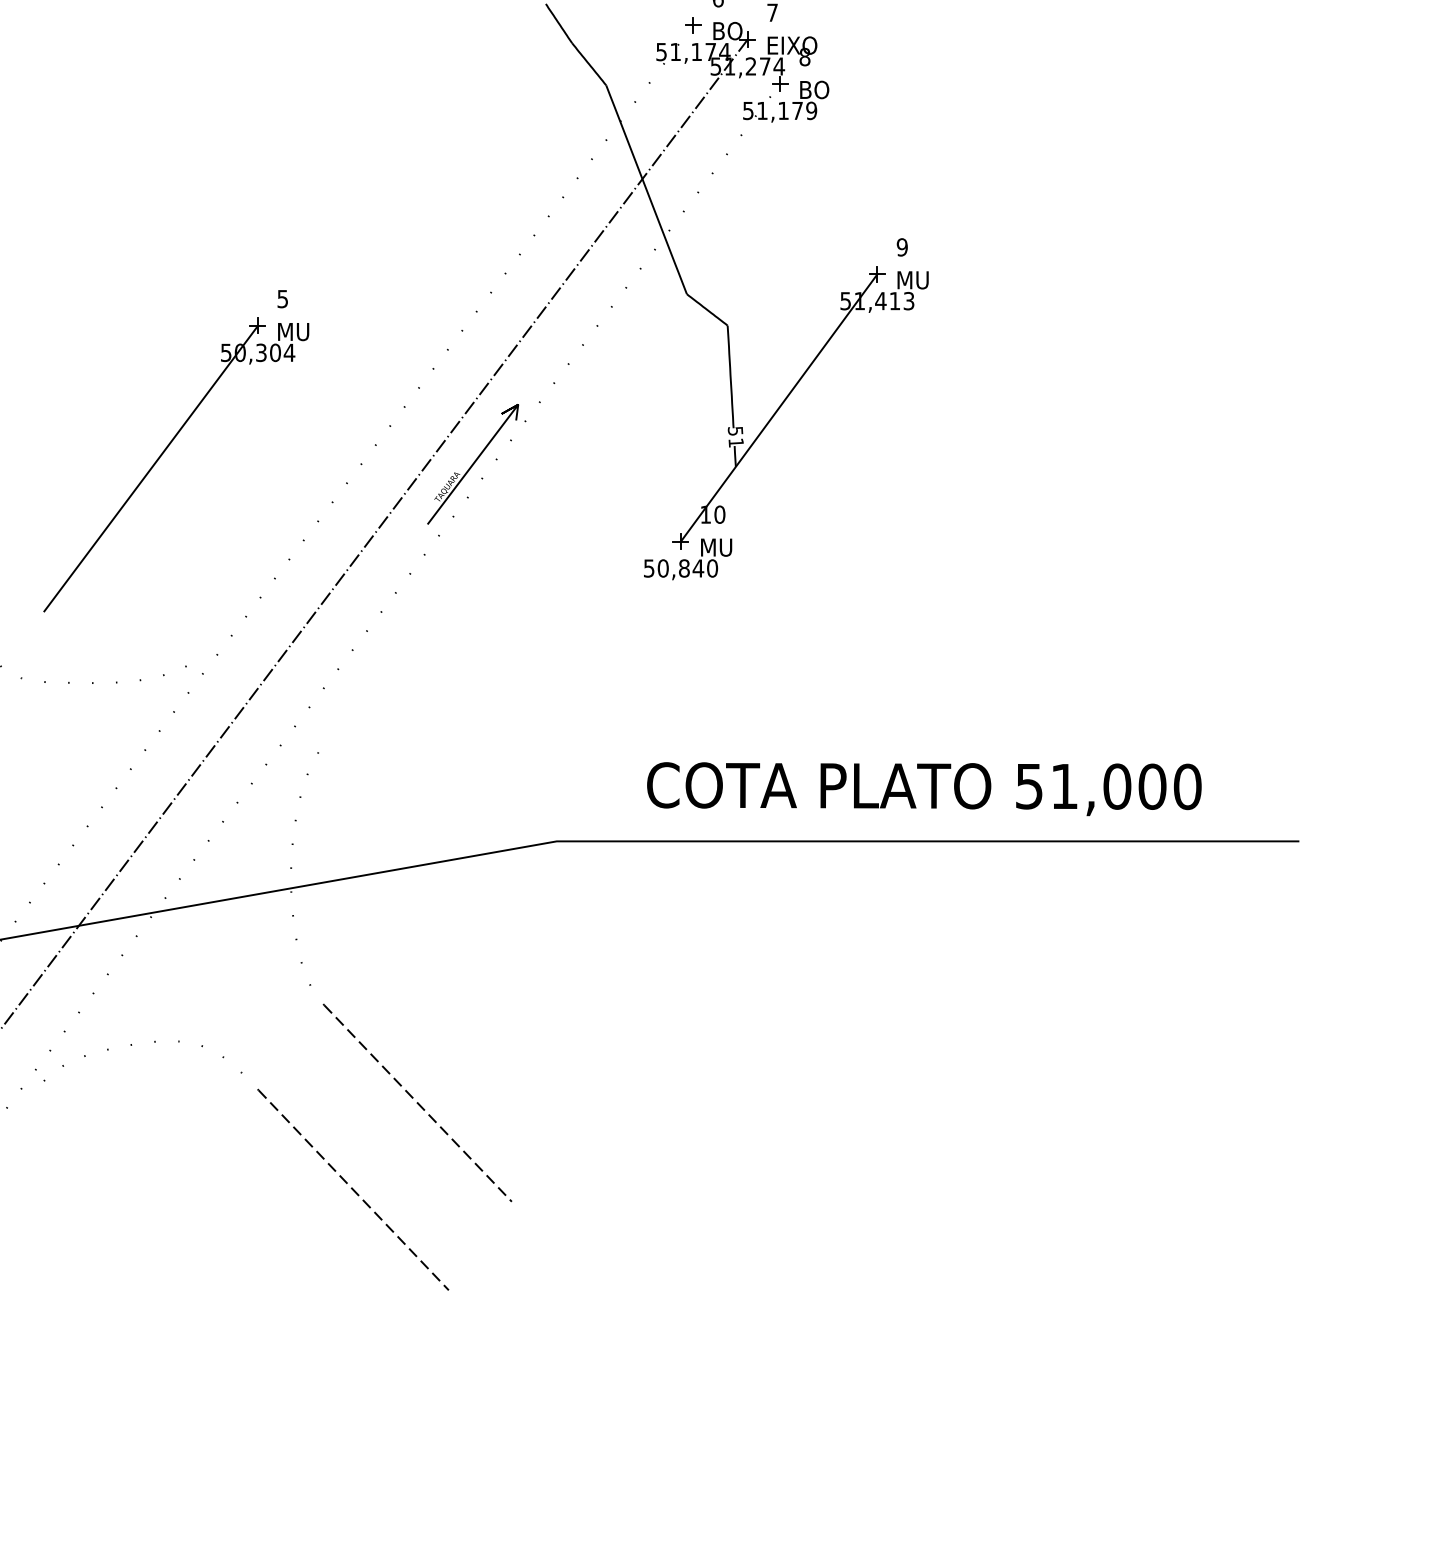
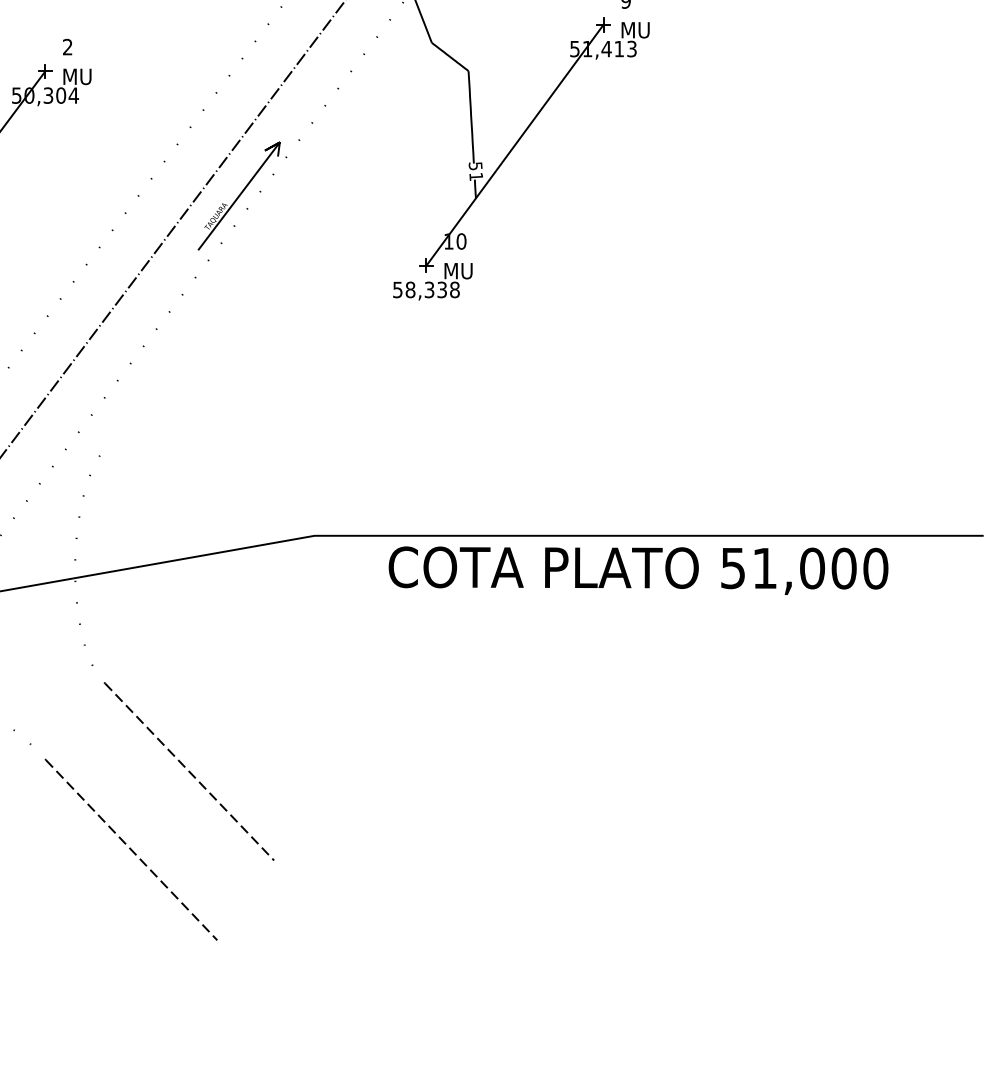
text: (282, 298) -> (67, 46), 5 -> 2
text: (687, 568) -> (432, 289), 50,840 -> 58,338
text: (924, 789) -> (638, 571), moved

